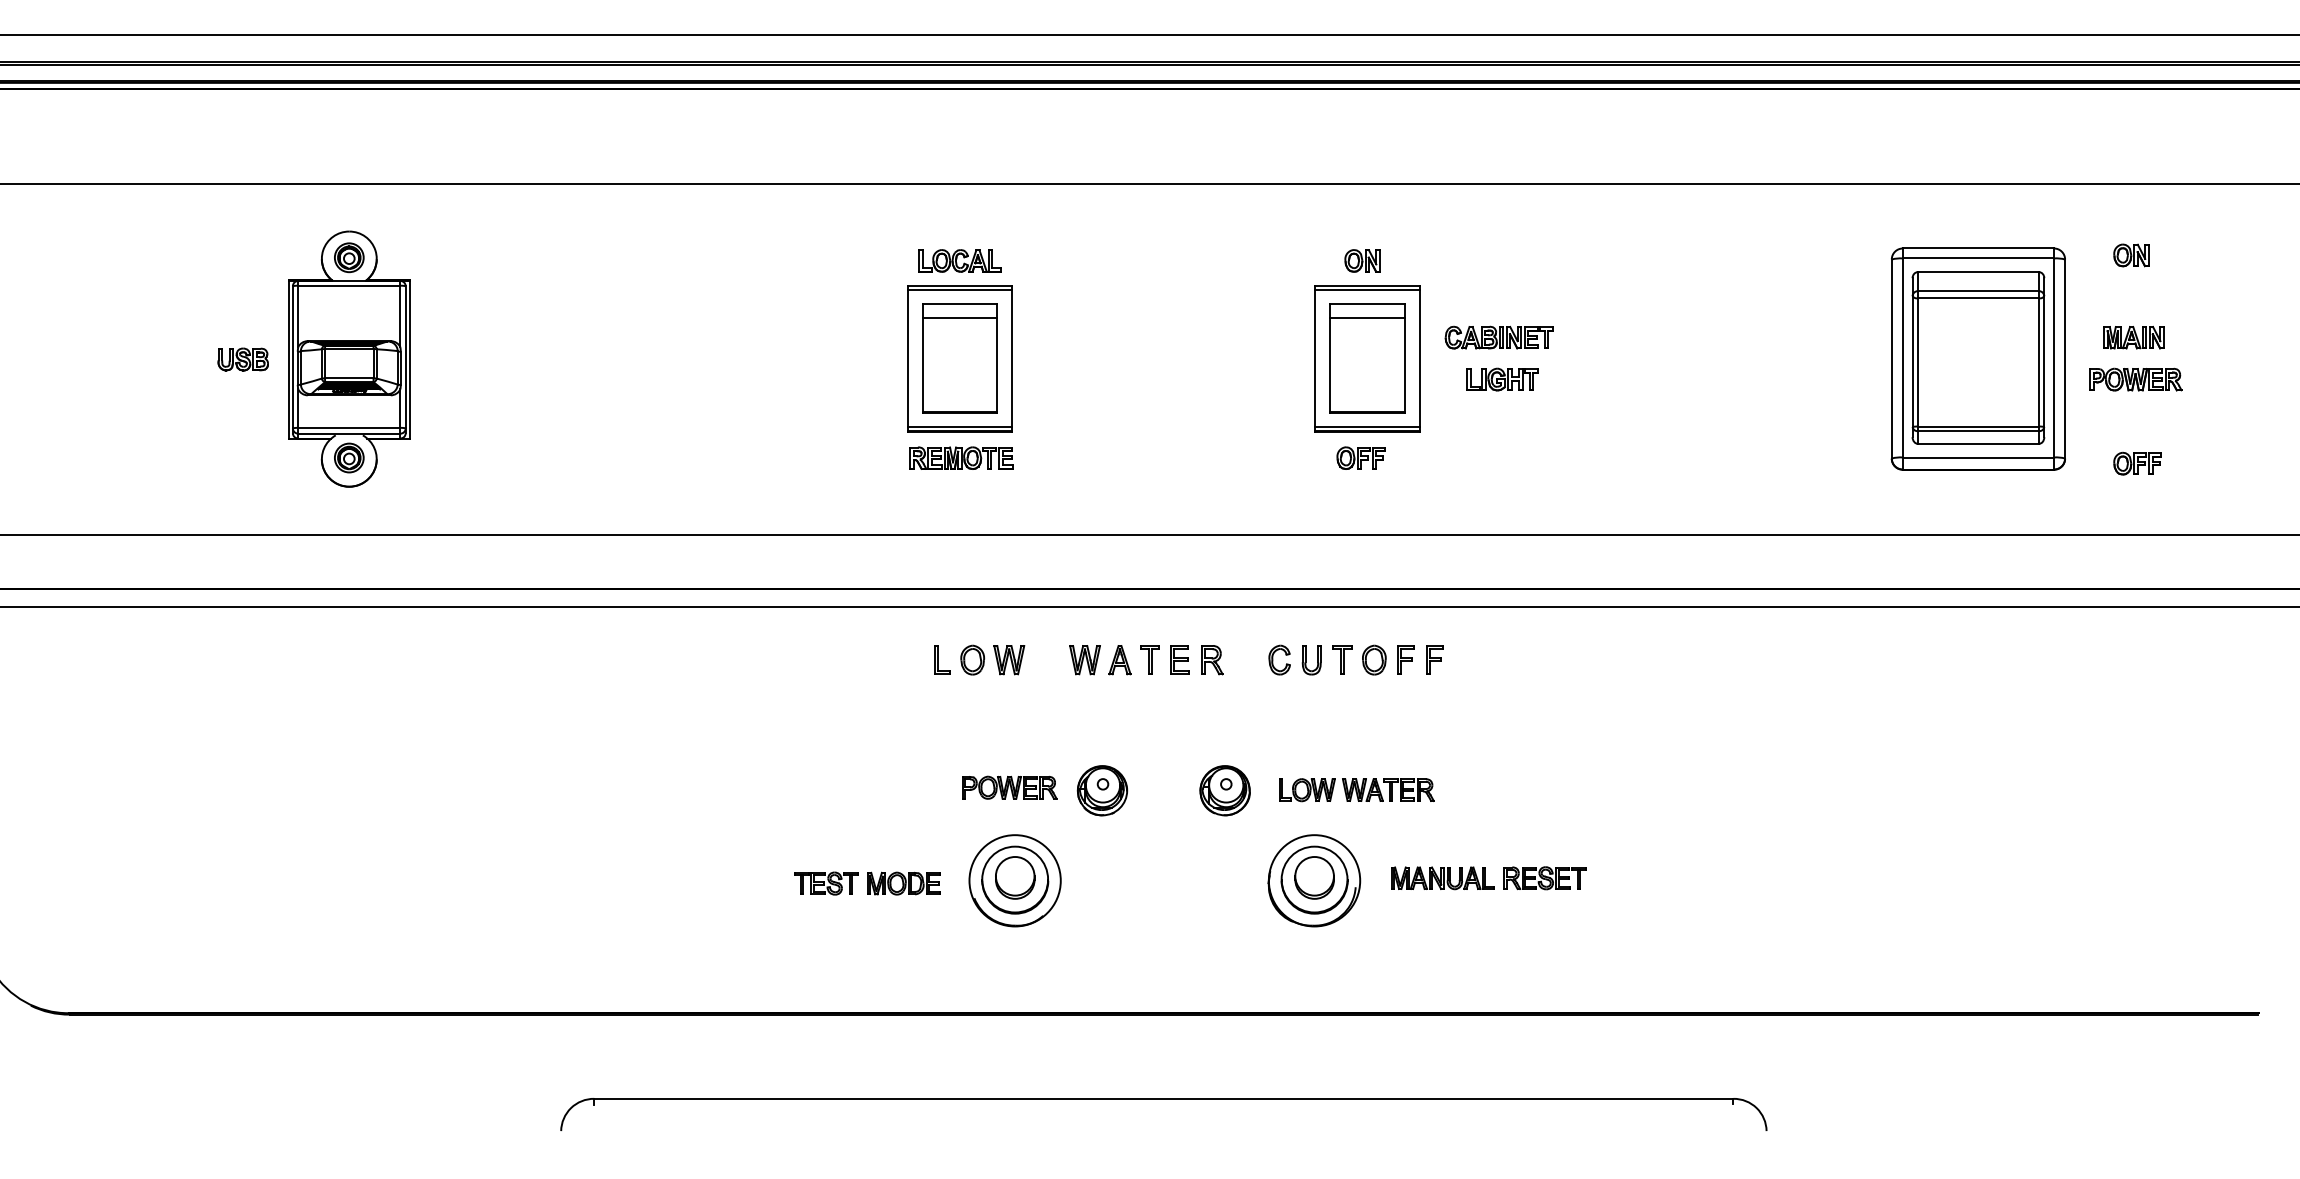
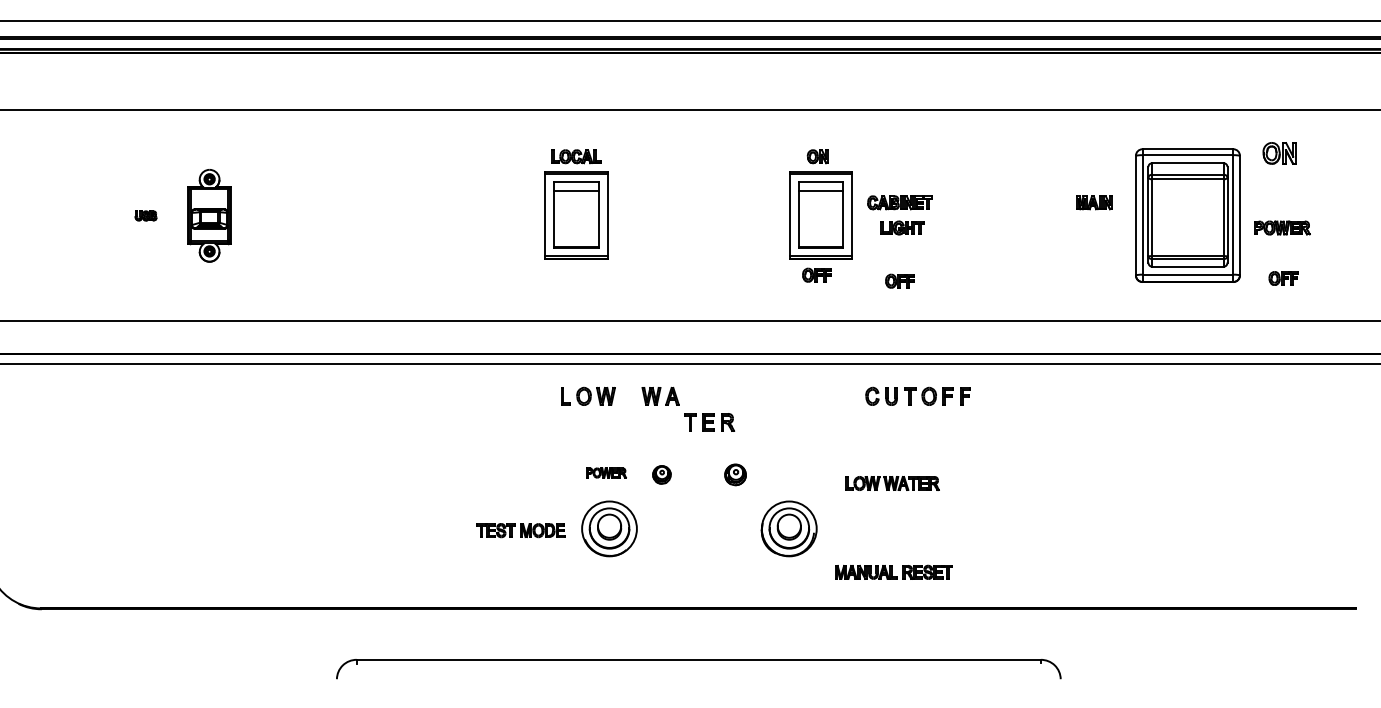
part: (2130, 255) -> (1279, 153), size x1.6
part: (2134, 337) -> (1094, 202), moved
part: (242, 358) -> (145, 215), size x0.7
part: (348, 358) -> (209, 215), size x0.6
part: (961, 457) -> (577, 274), removed
part: (1498, 467) -> (899, 280), added
part: (1354, 658) -> (917, 395), moved
part: (1181, 660) -> (709, 422), moved
part: (1010, 786) -> (606, 472), size x0.7
part: (1101, 790) -> (661, 474), size x0.6
part: (1224, 790) -> (735, 474), size x0.7
part: (1356, 790) -> (892, 483), moved
part: (1488, 876) -> (893, 571), moved

